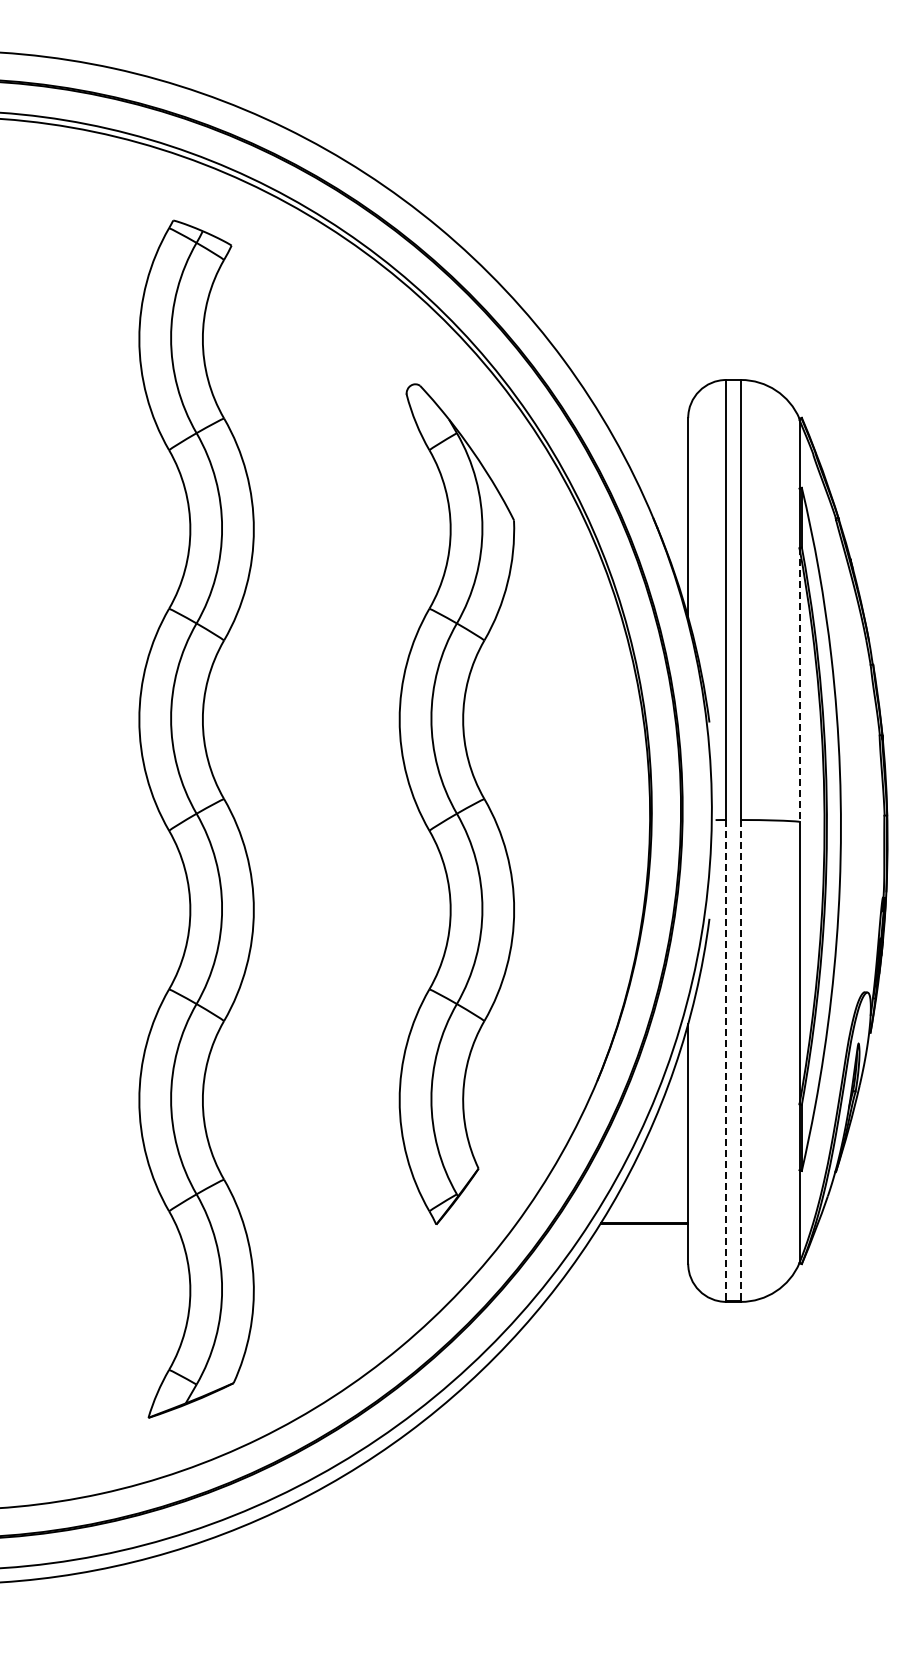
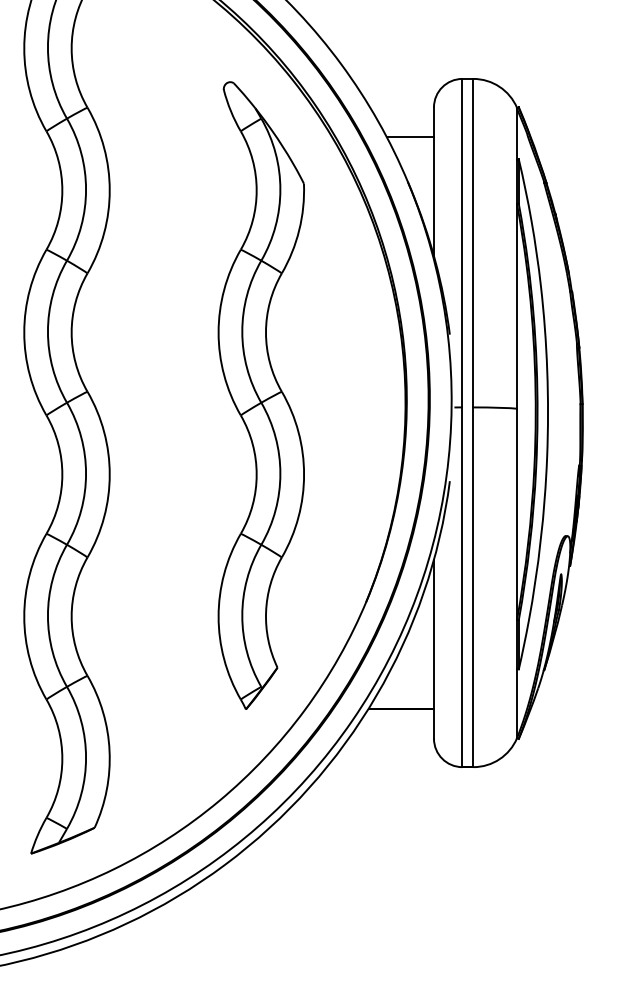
line: (656, 458) -> (410, 137), added
line: (799, 684) -> (517, 306), dashed -> solid
line: (726, 1060) -> (462, 586), dashed -> solid
line: (741, 1060) -> (473, 586), dashed -> solid

